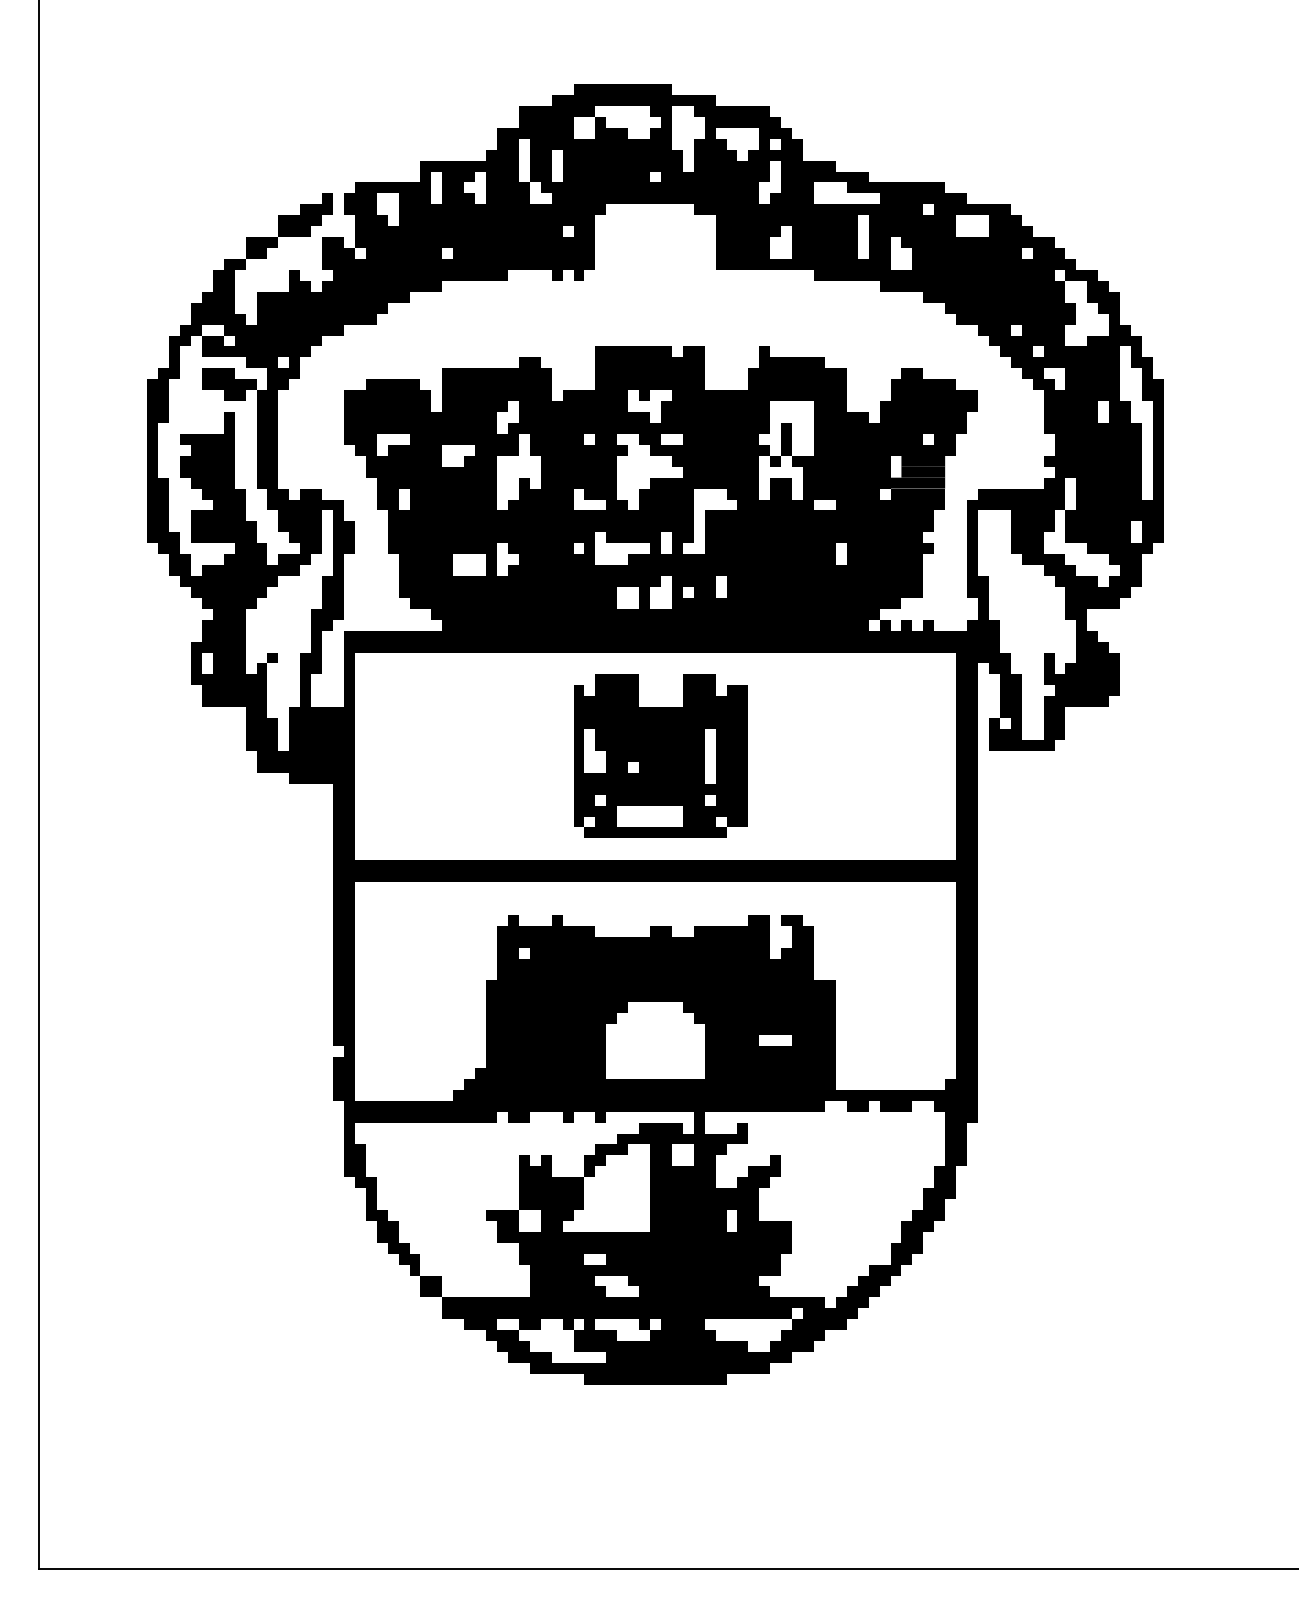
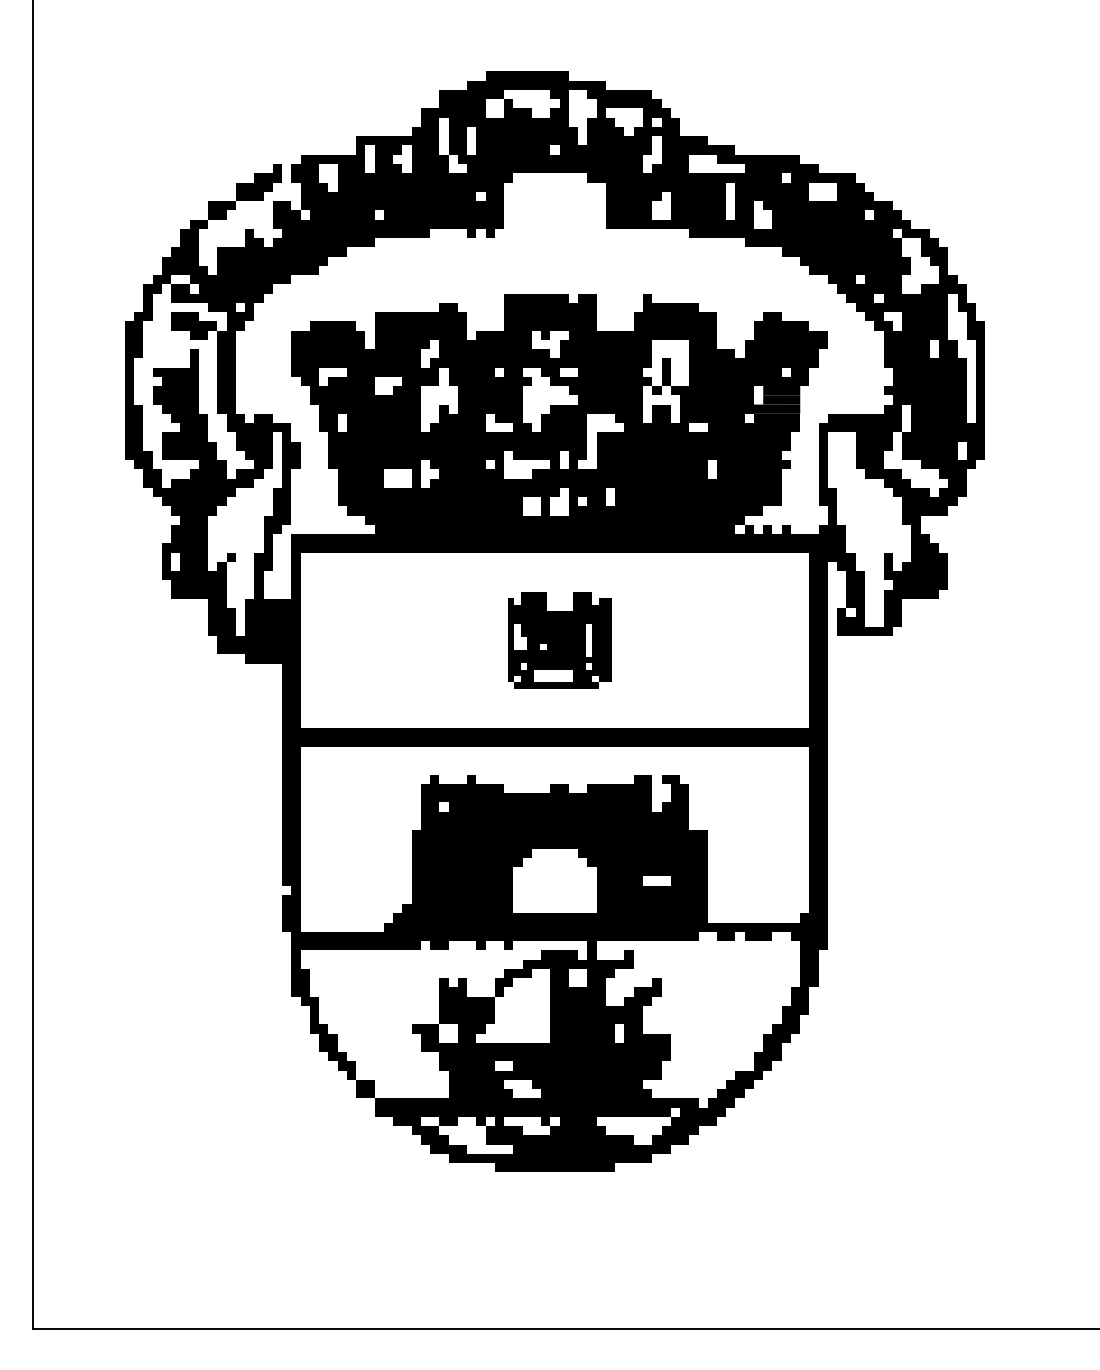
part: (660, 755) -> (559, 639), size x0.7

